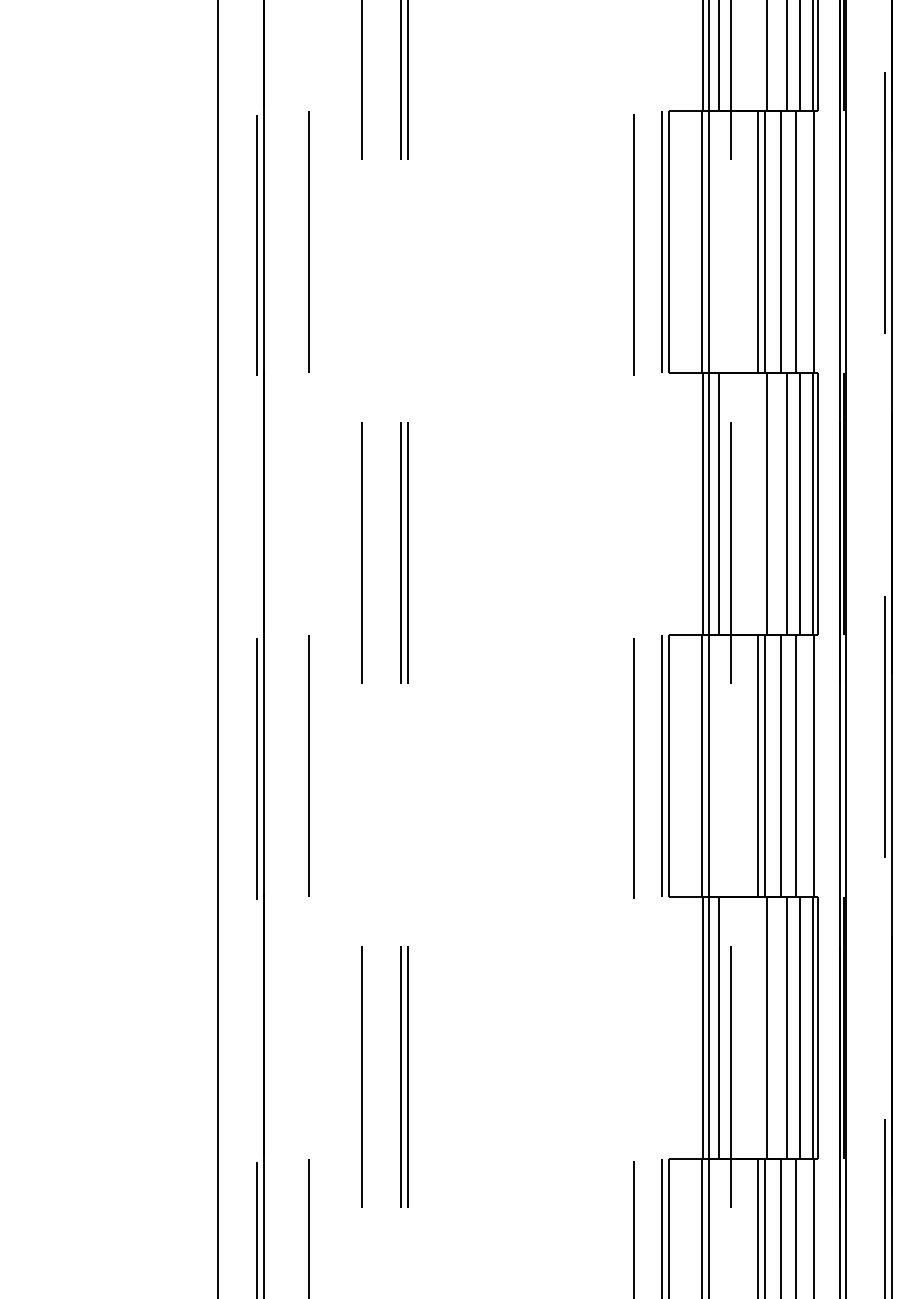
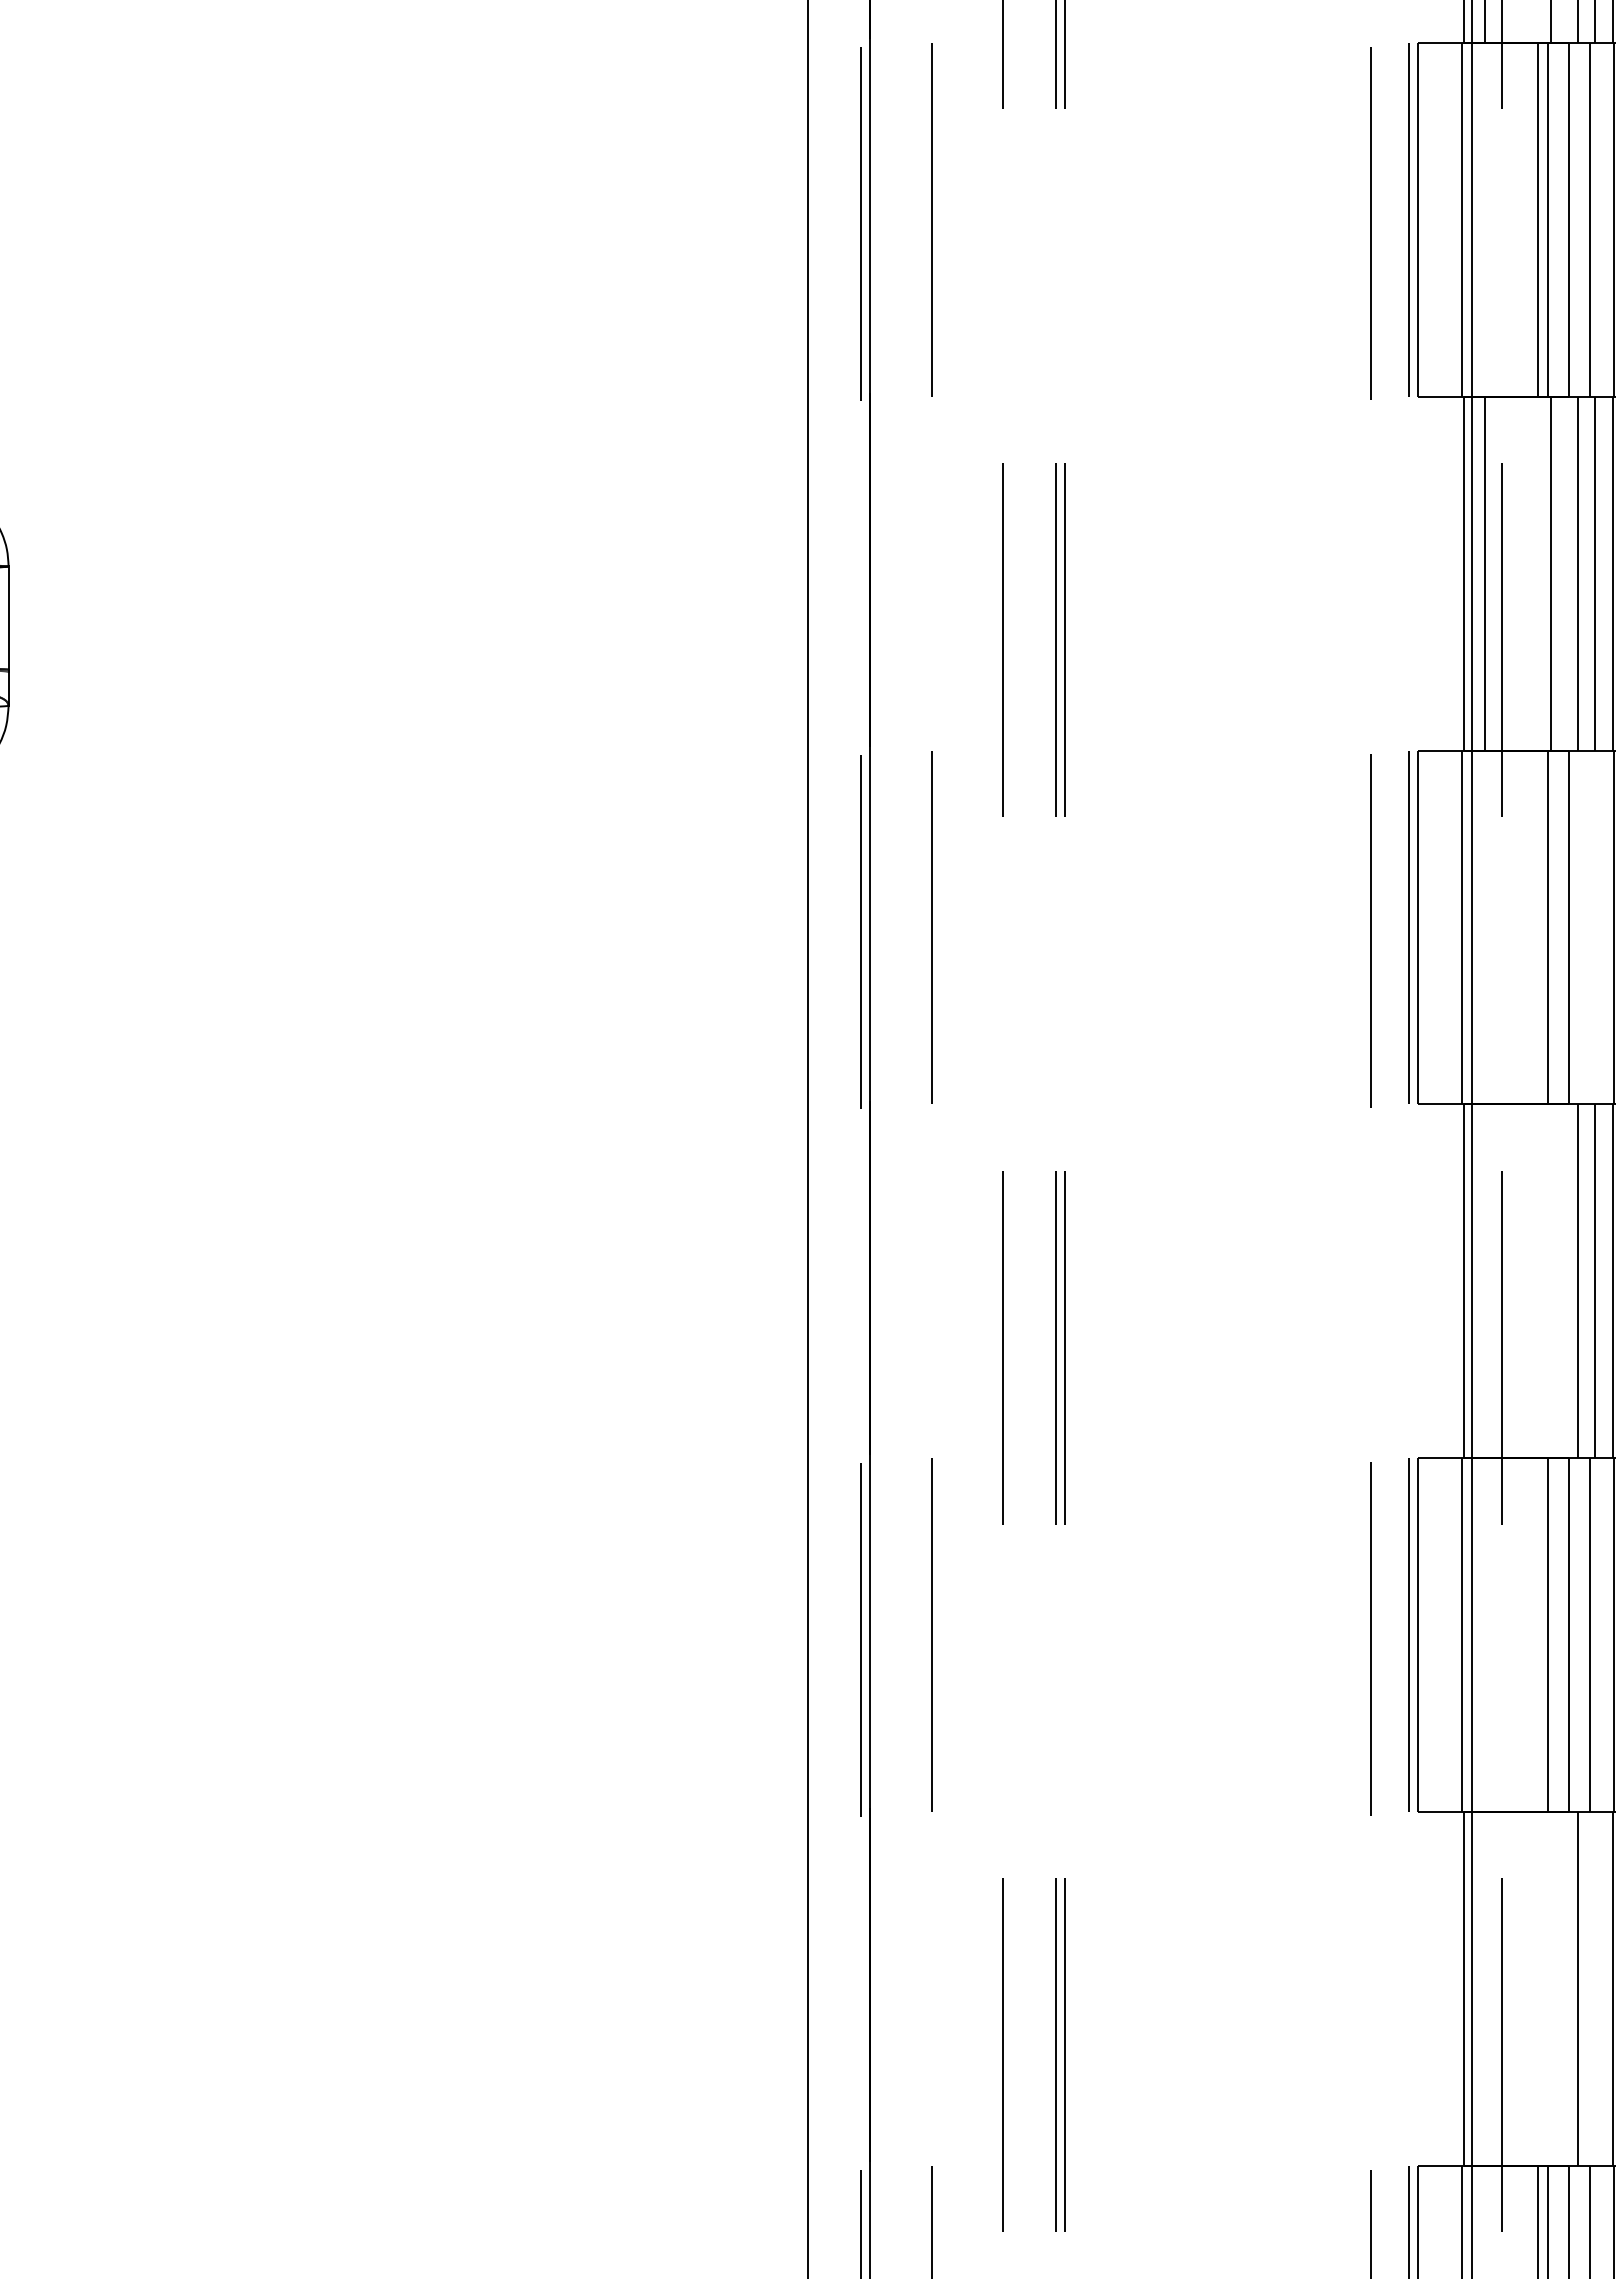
line: (757, 242) -> (1537, 927), removed
line: (795, 242) -> (1589, 927), removed
line: (718, 504) -> (1485, 1281), removed
line: (766, 504) -> (1550, 1281), removed
line: (757, 766) -> (1537, 1635), removed
line: (718, 1027) -> (1485, 1988), removed
line: (766, 1027) -> (1550, 1988), removed
line: (799, 1027) -> (1594, 1988), removed

